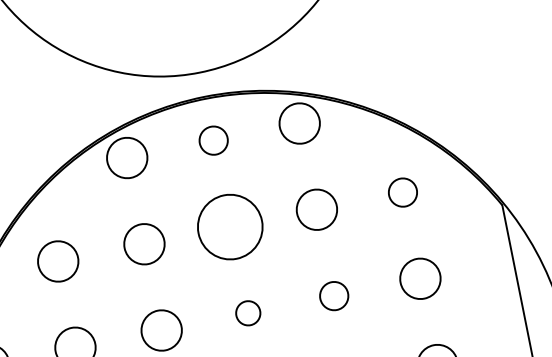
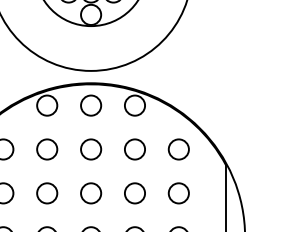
circle: (214, 140) -> (91, 105), size x1.43
circle: (402, 192) -> (178, 149), size x1.43
circle: (231, 226) -> (91, 149), size x0.62
circle: (333, 296) -> (134, 193), size x1.43
circle: (248, 313) -> (91, 193), size x1.67

